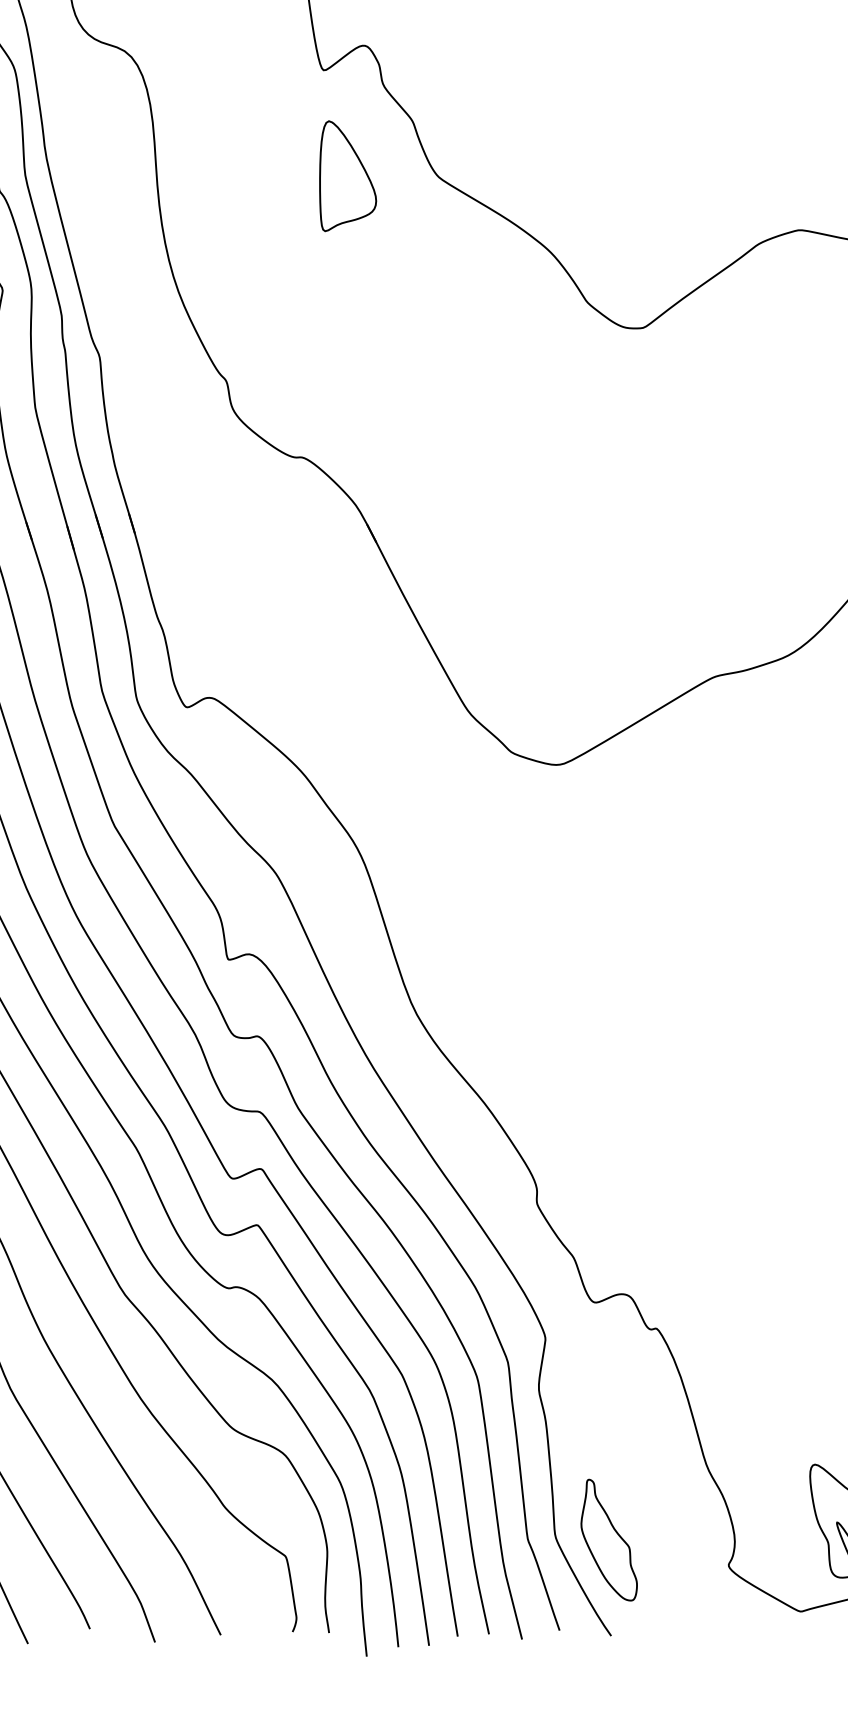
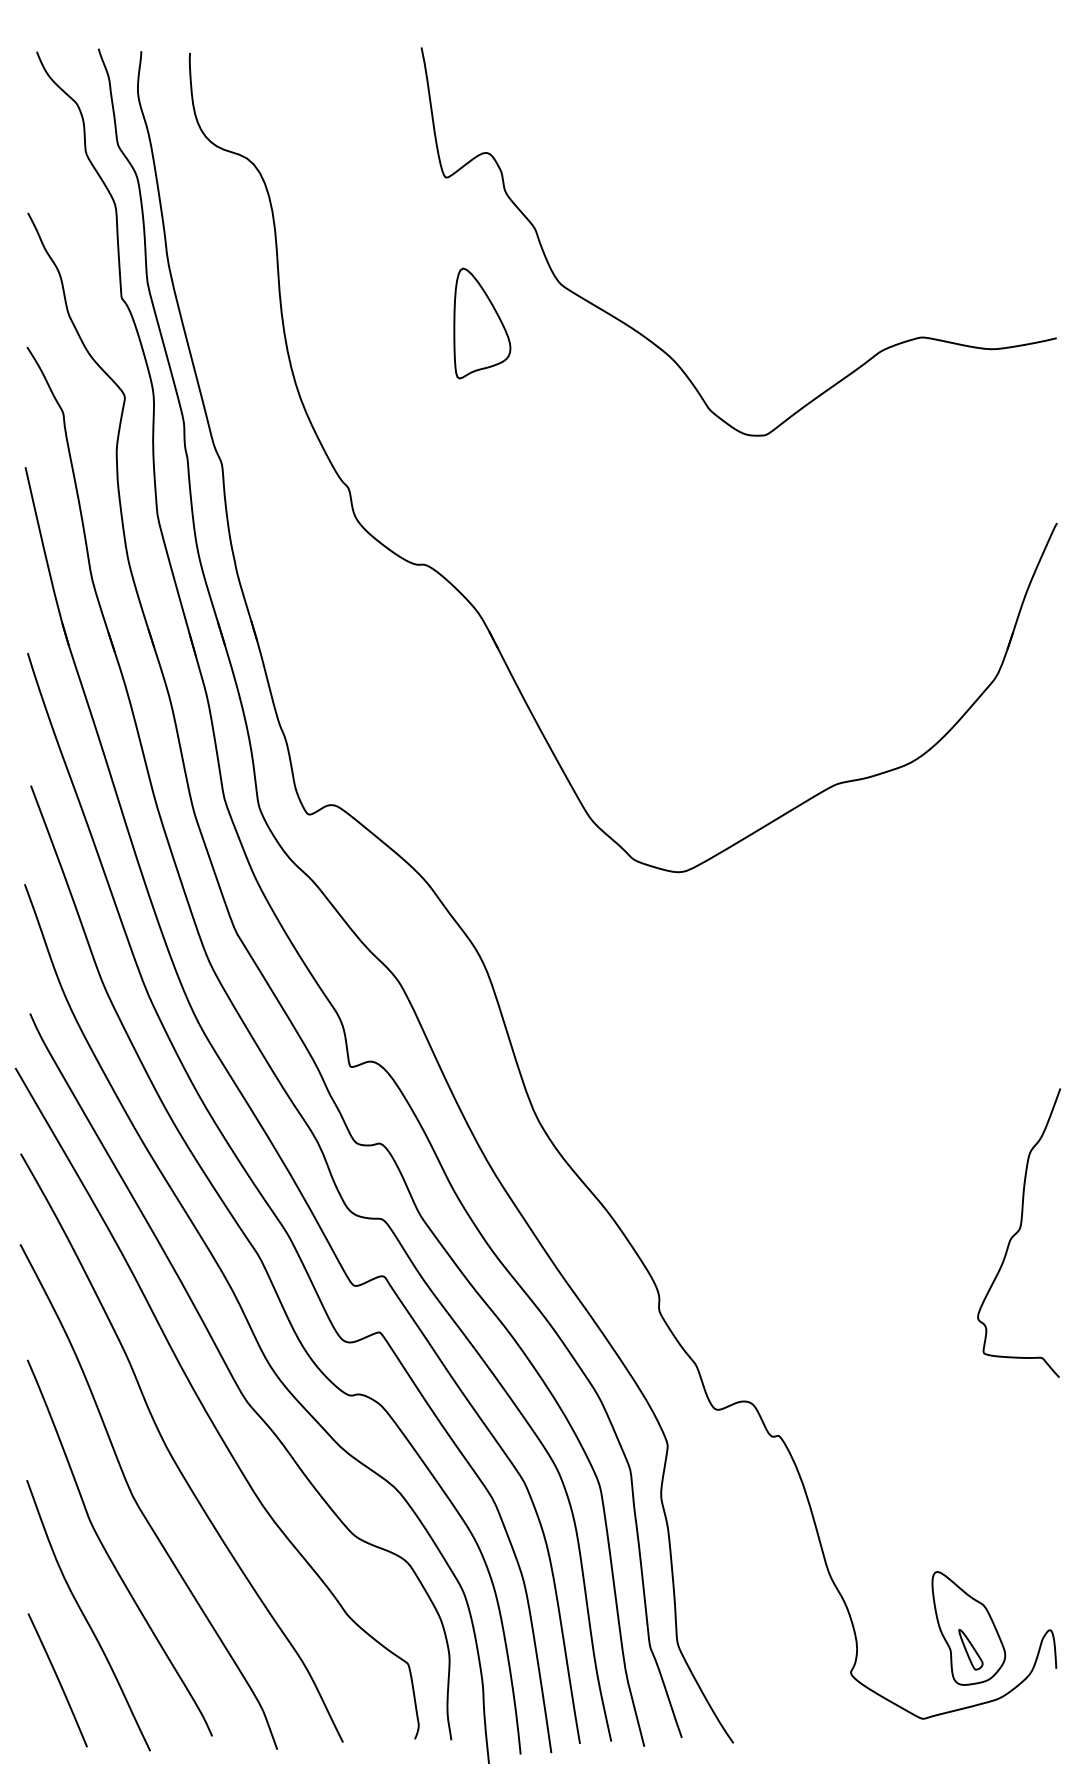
part: (348, 176) -> (482, 323), moved
part: (609, 1540) -> (731, 1647), removed

